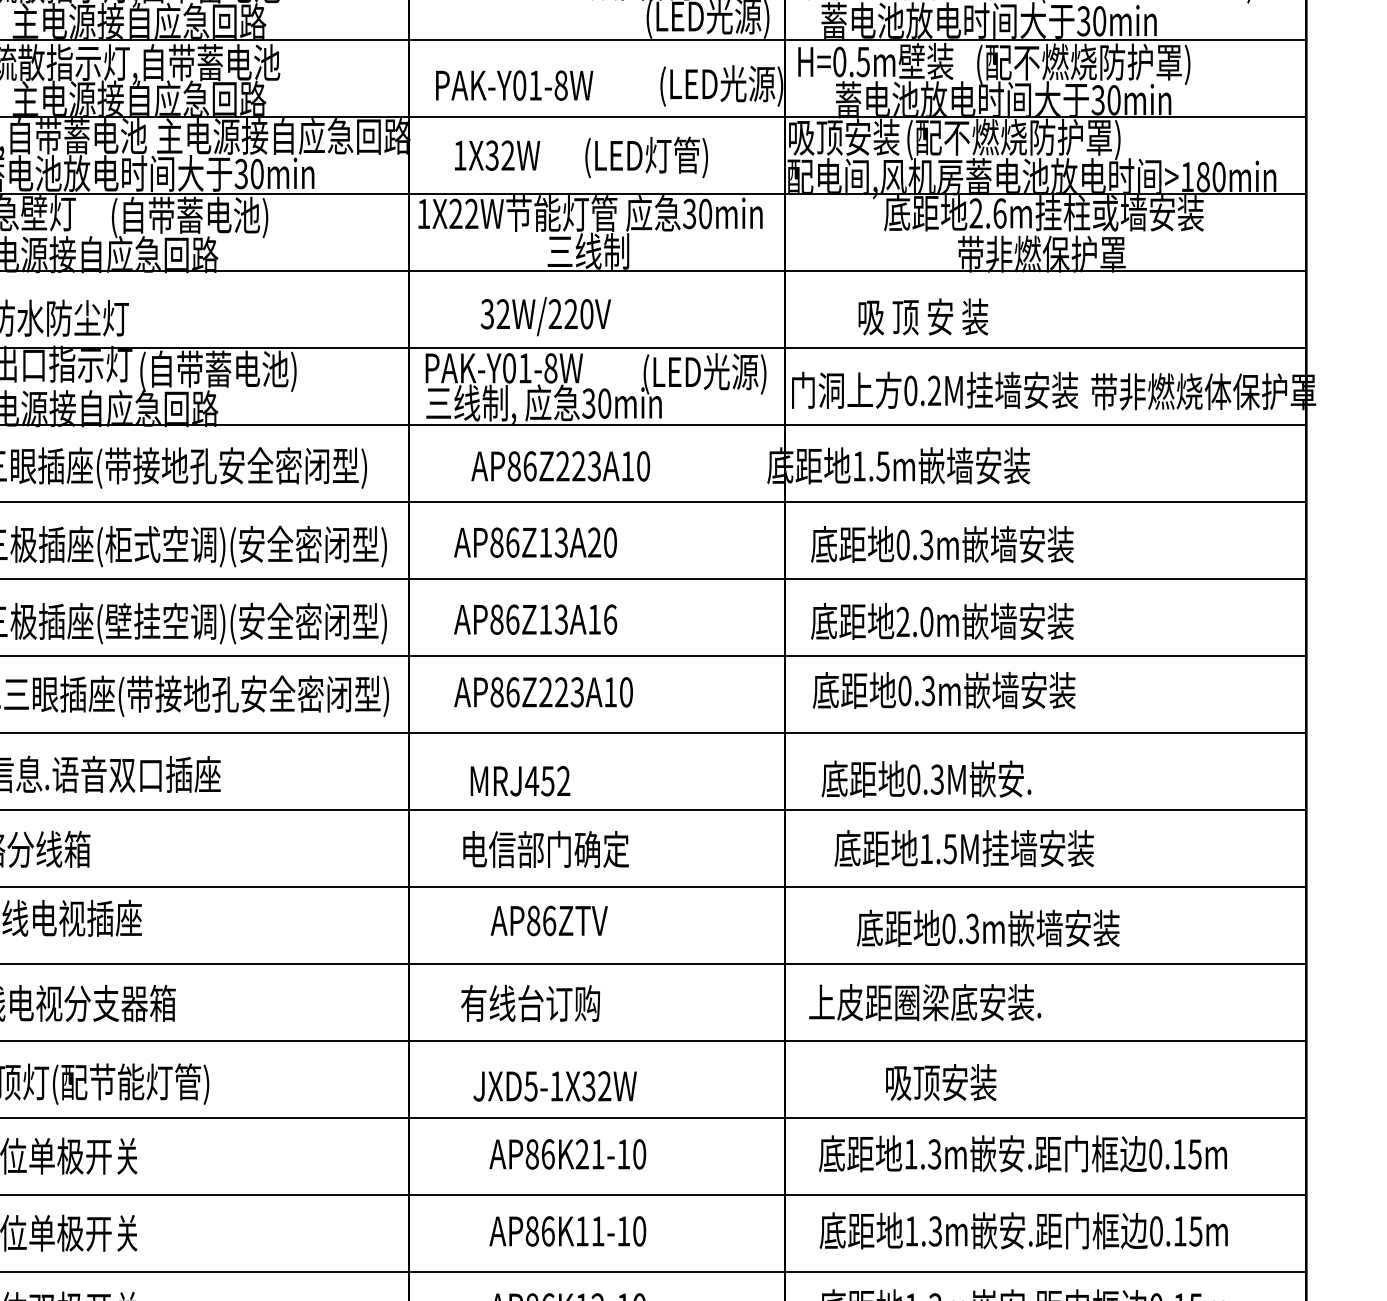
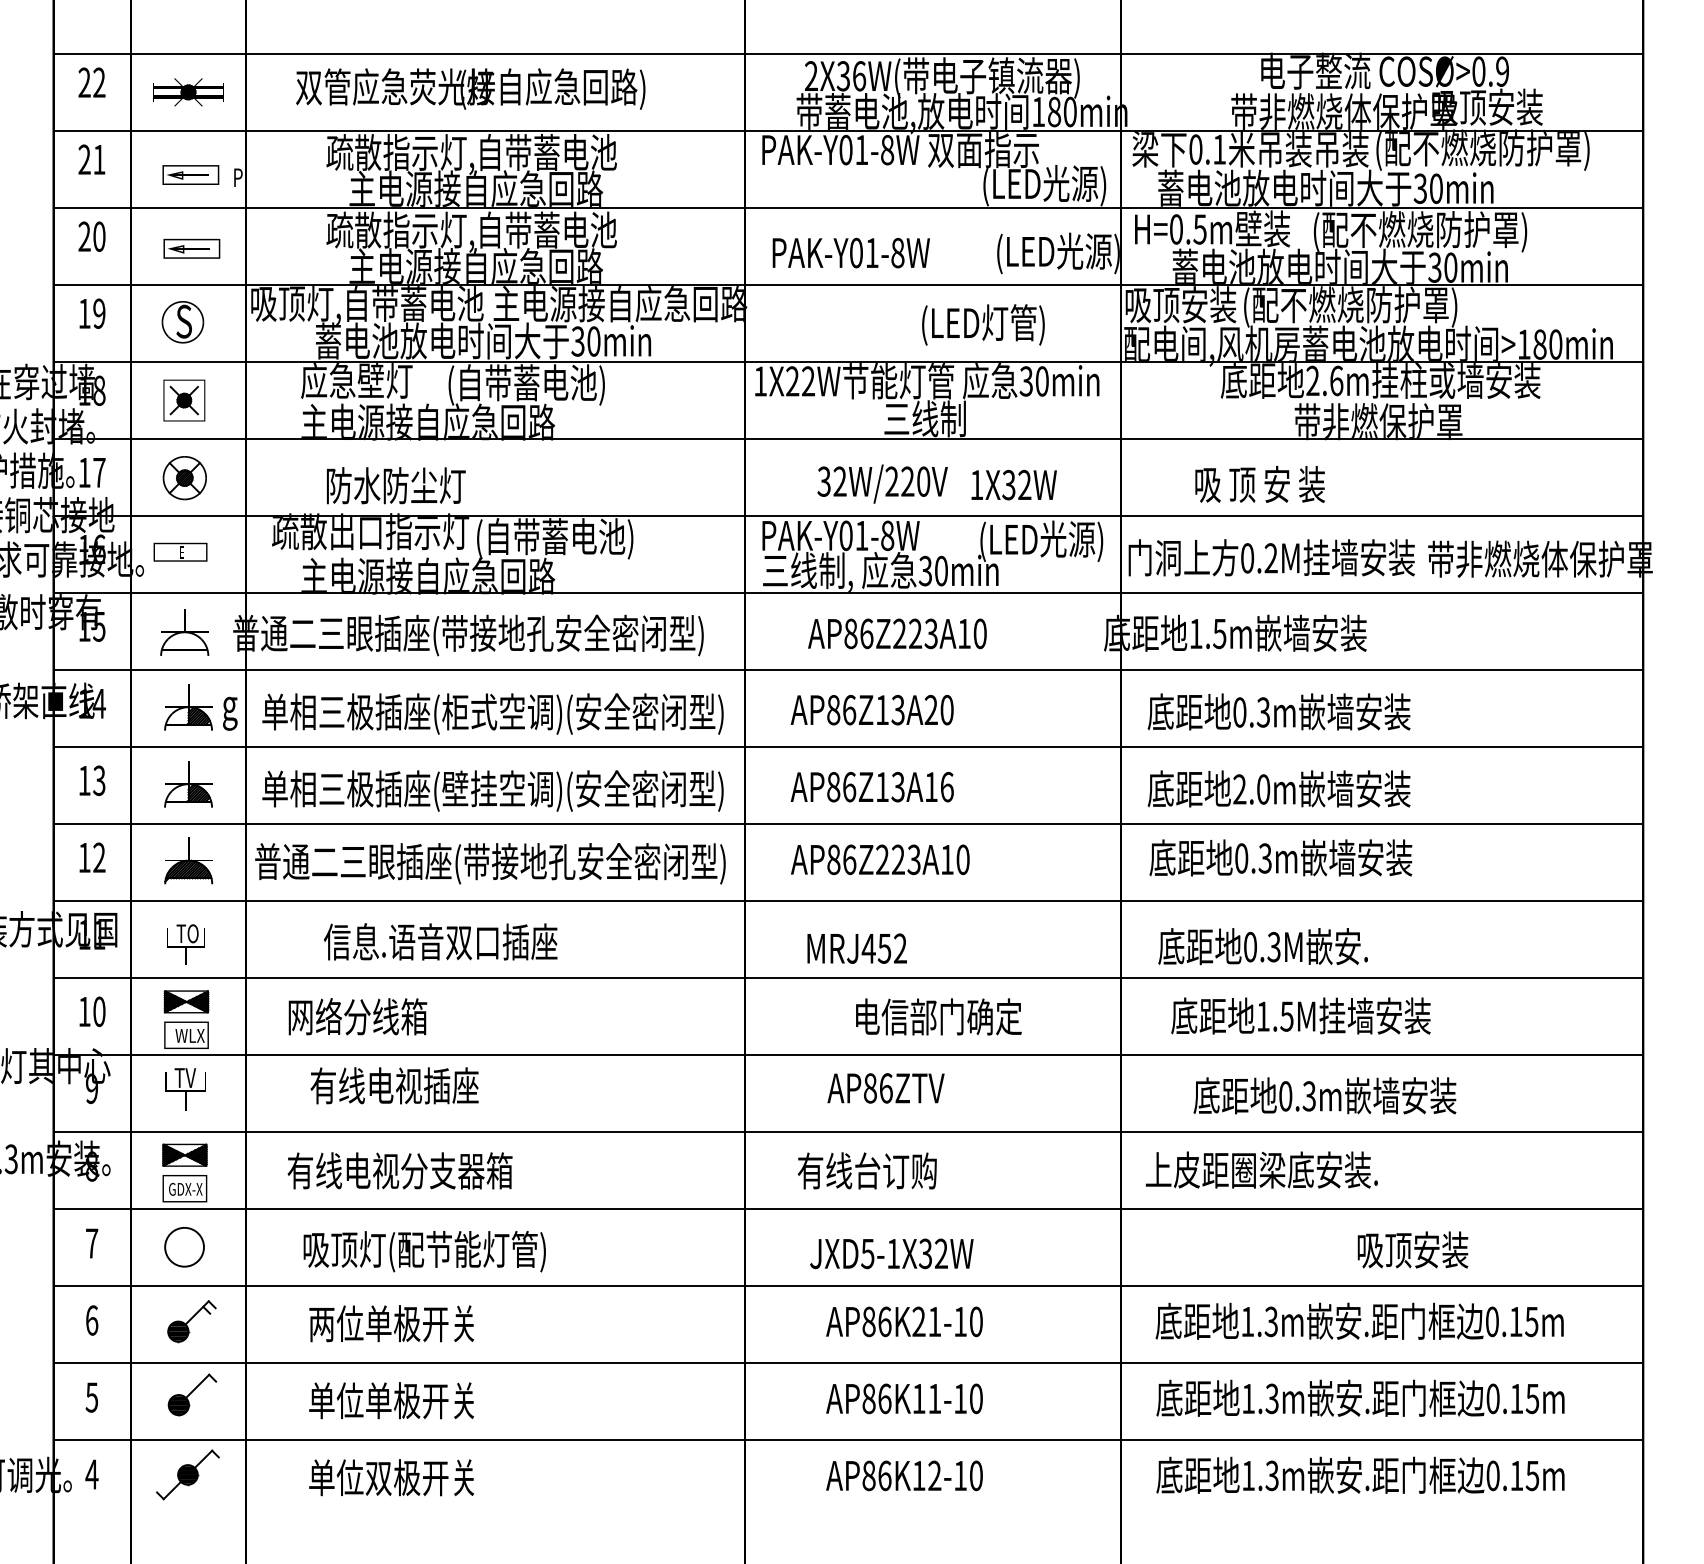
text: (496, 155) -> (1013, 484), moved
text: (545, 849) -> (938, 1016), moved
text: (940, 1082) -> (1412, 1249), moved

